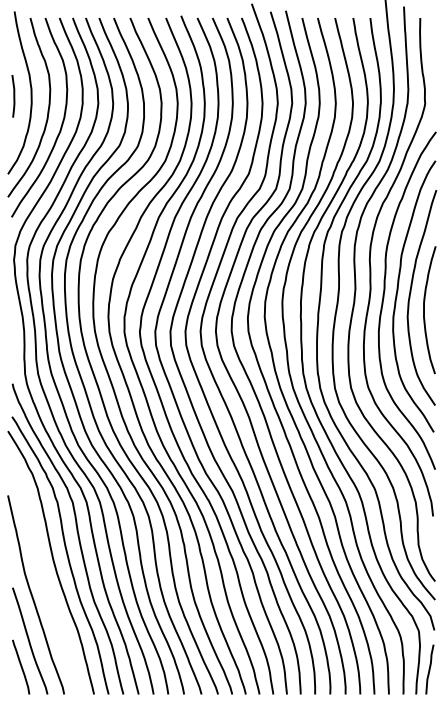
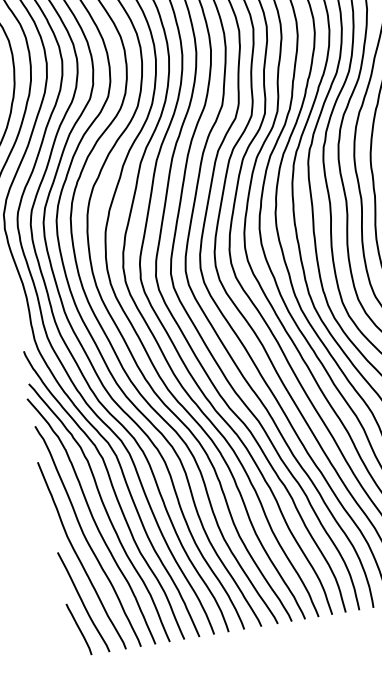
curve: (43, 576) -> (86, 536), added

